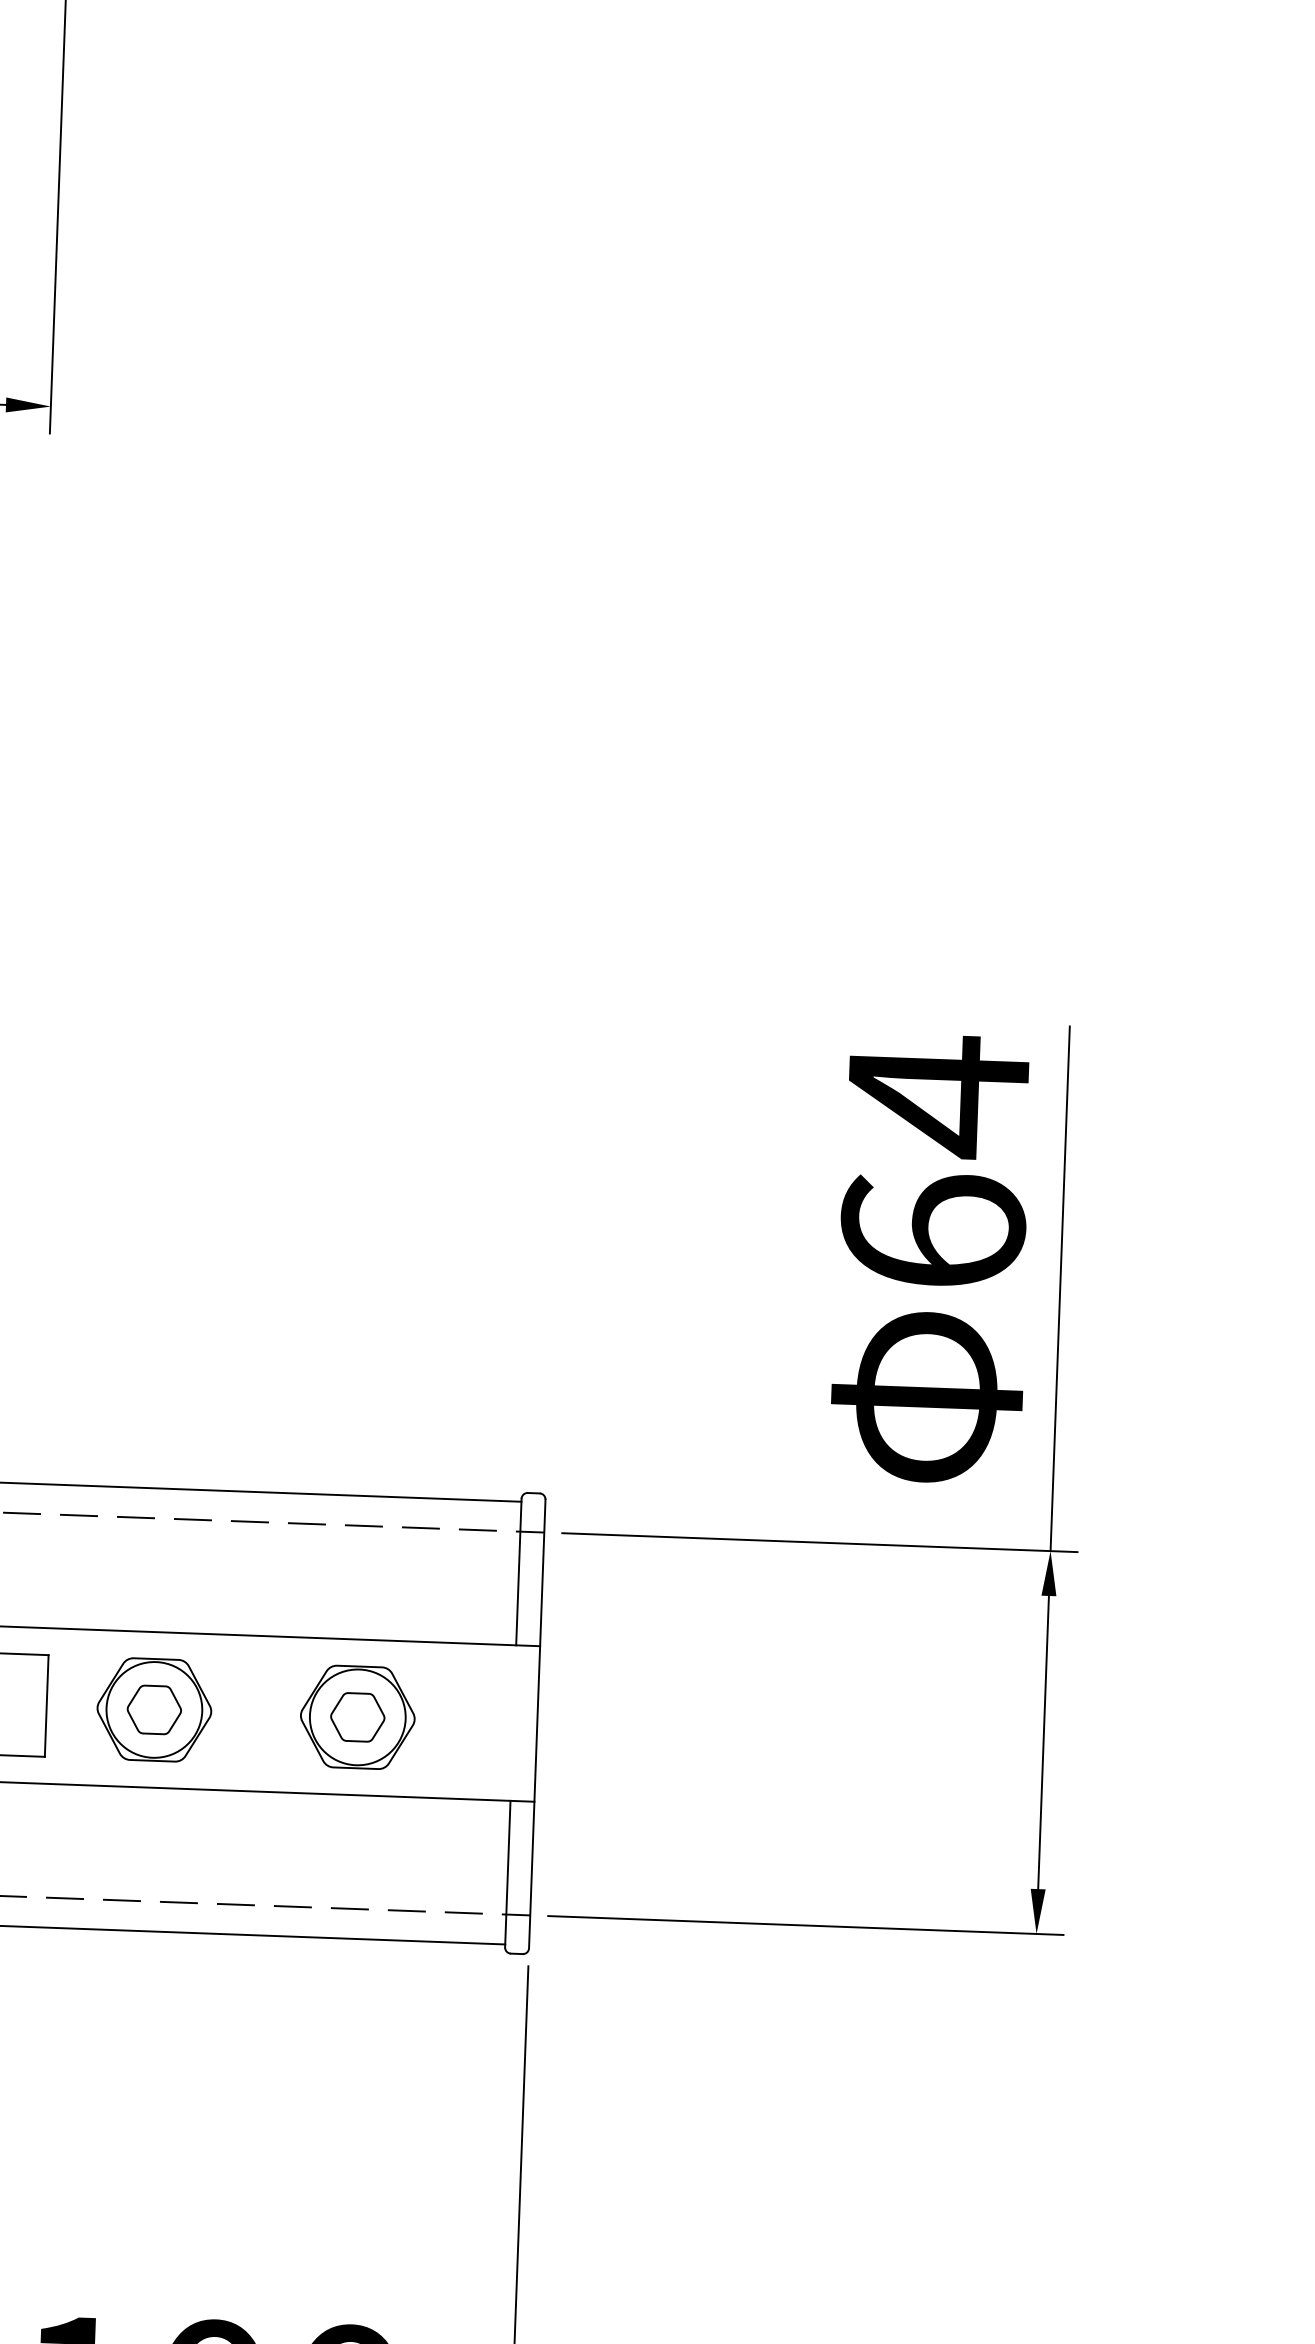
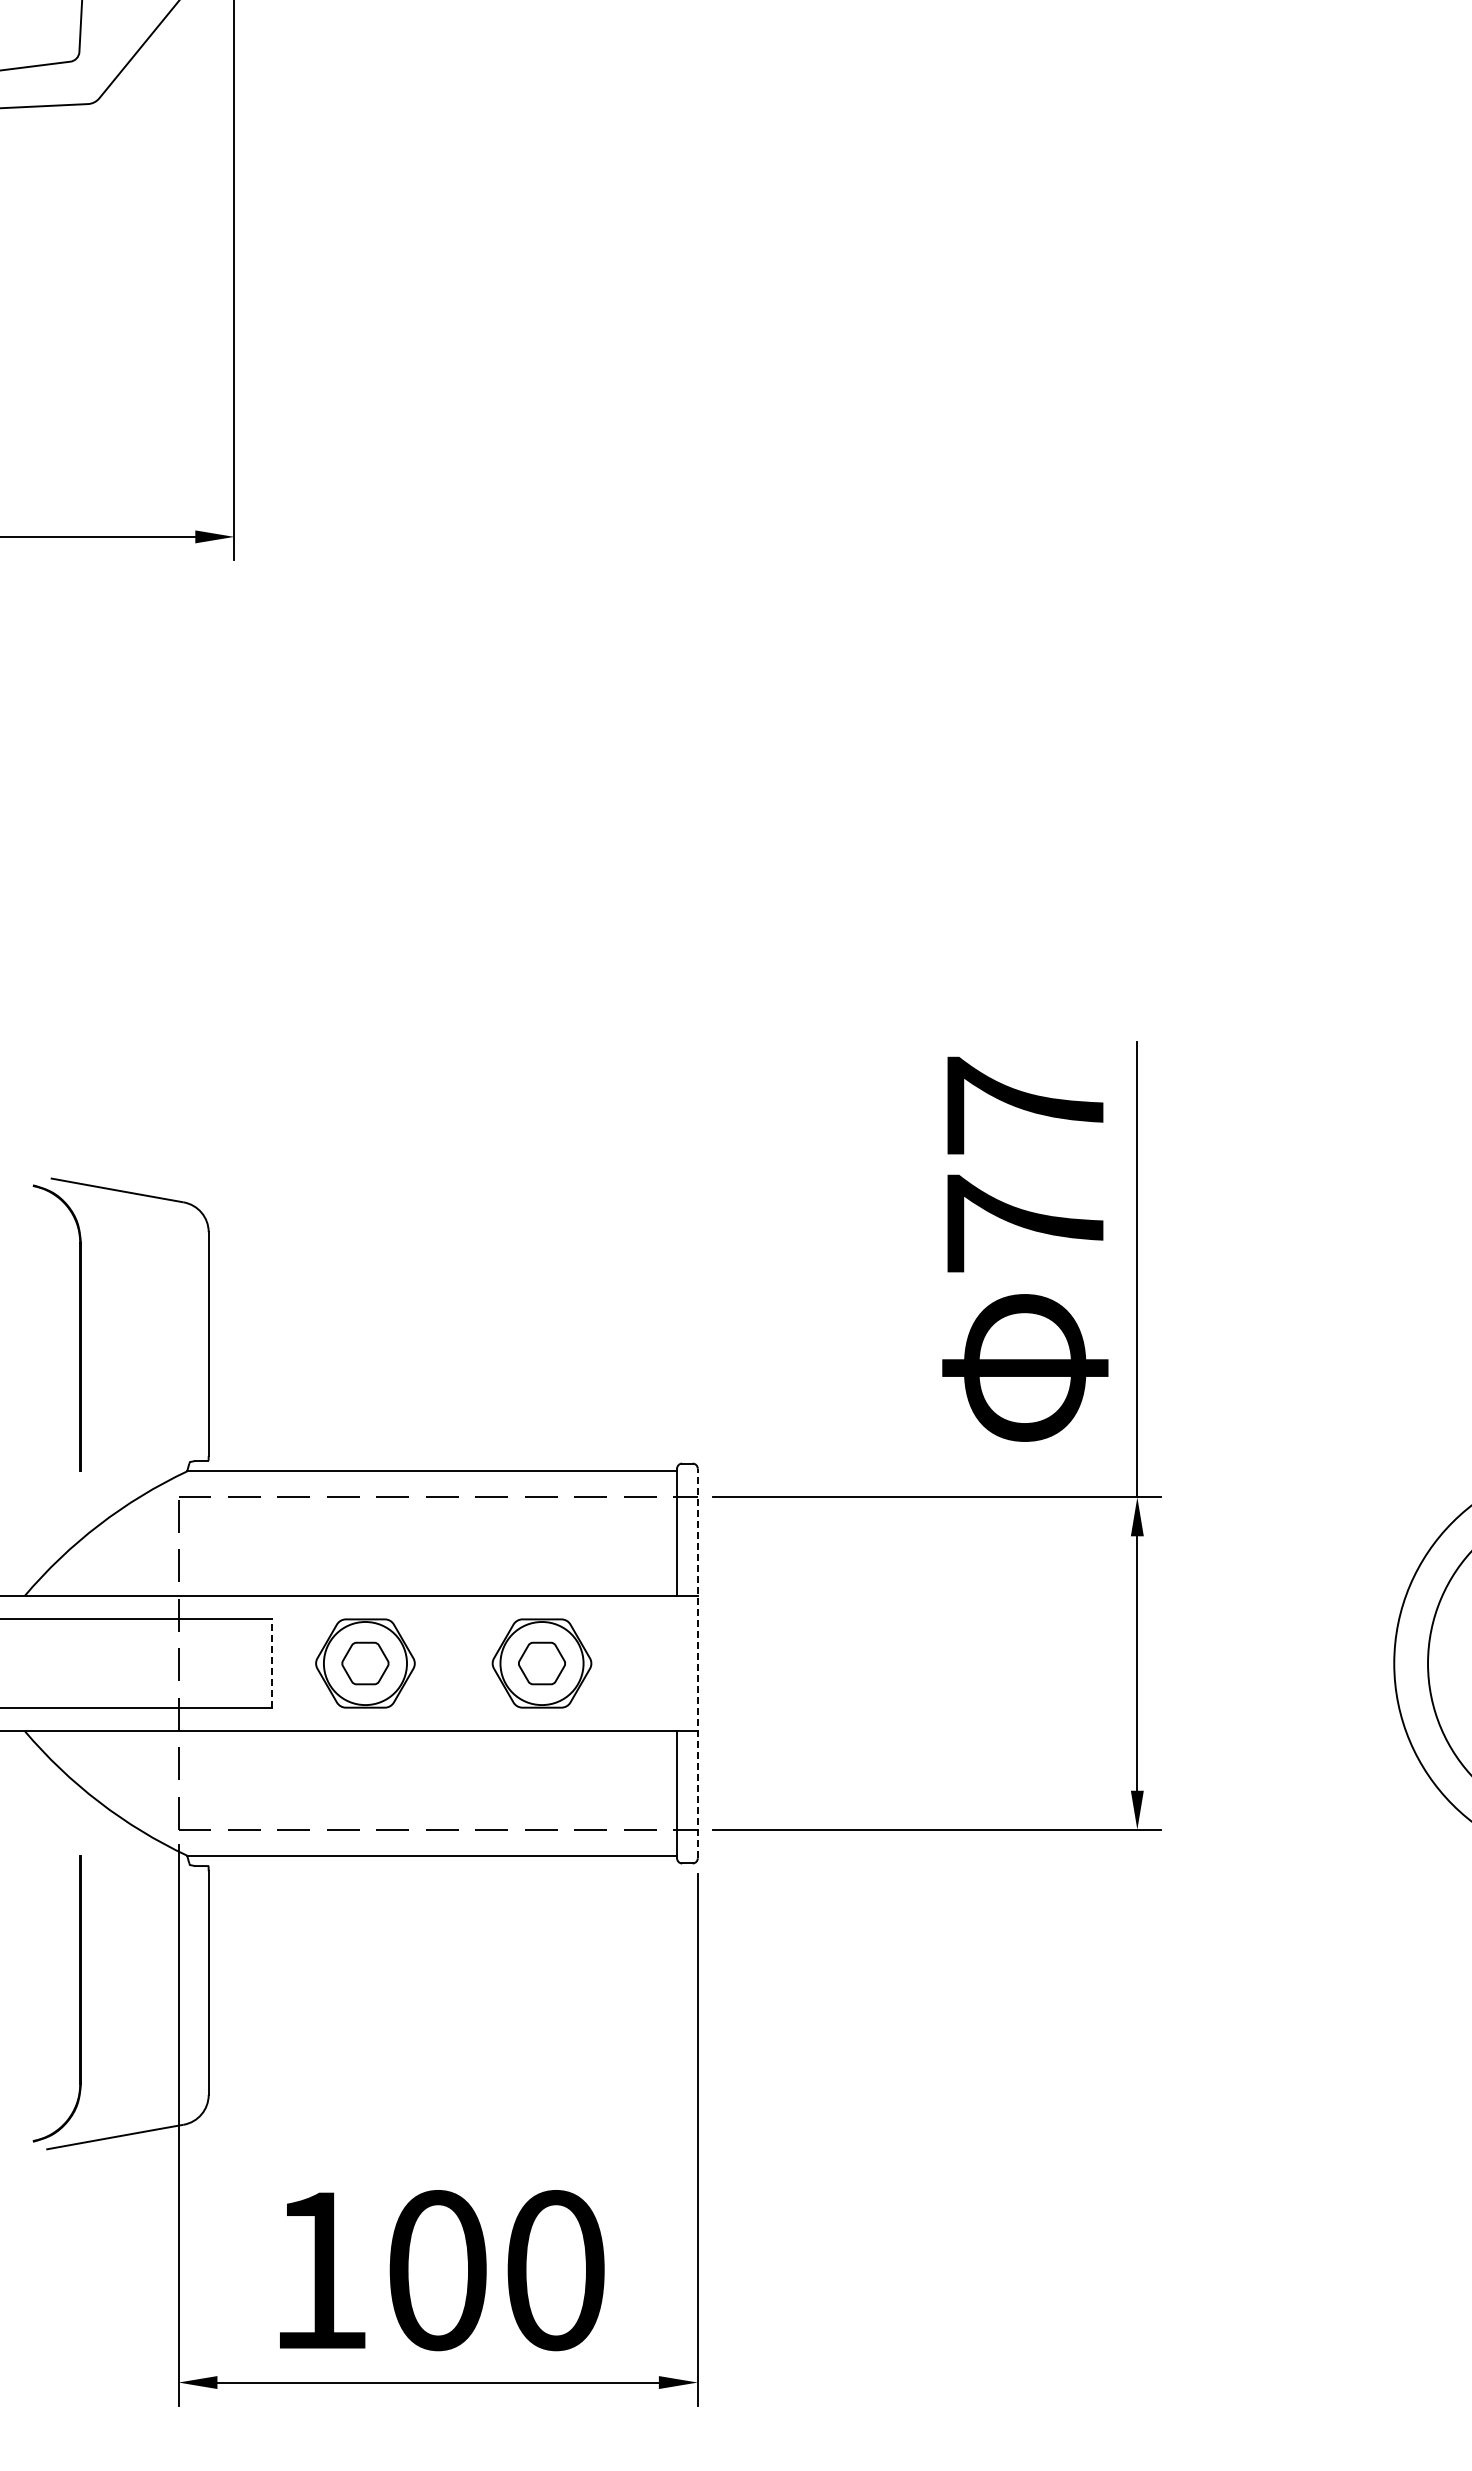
text: (935, 1160) -> (1025, 1162), 64 -> 77
line: (46, 1705) -> (271, 1663), solid -> dashed
line: (536, 1723) -> (697, 1663), solid -> dashed

